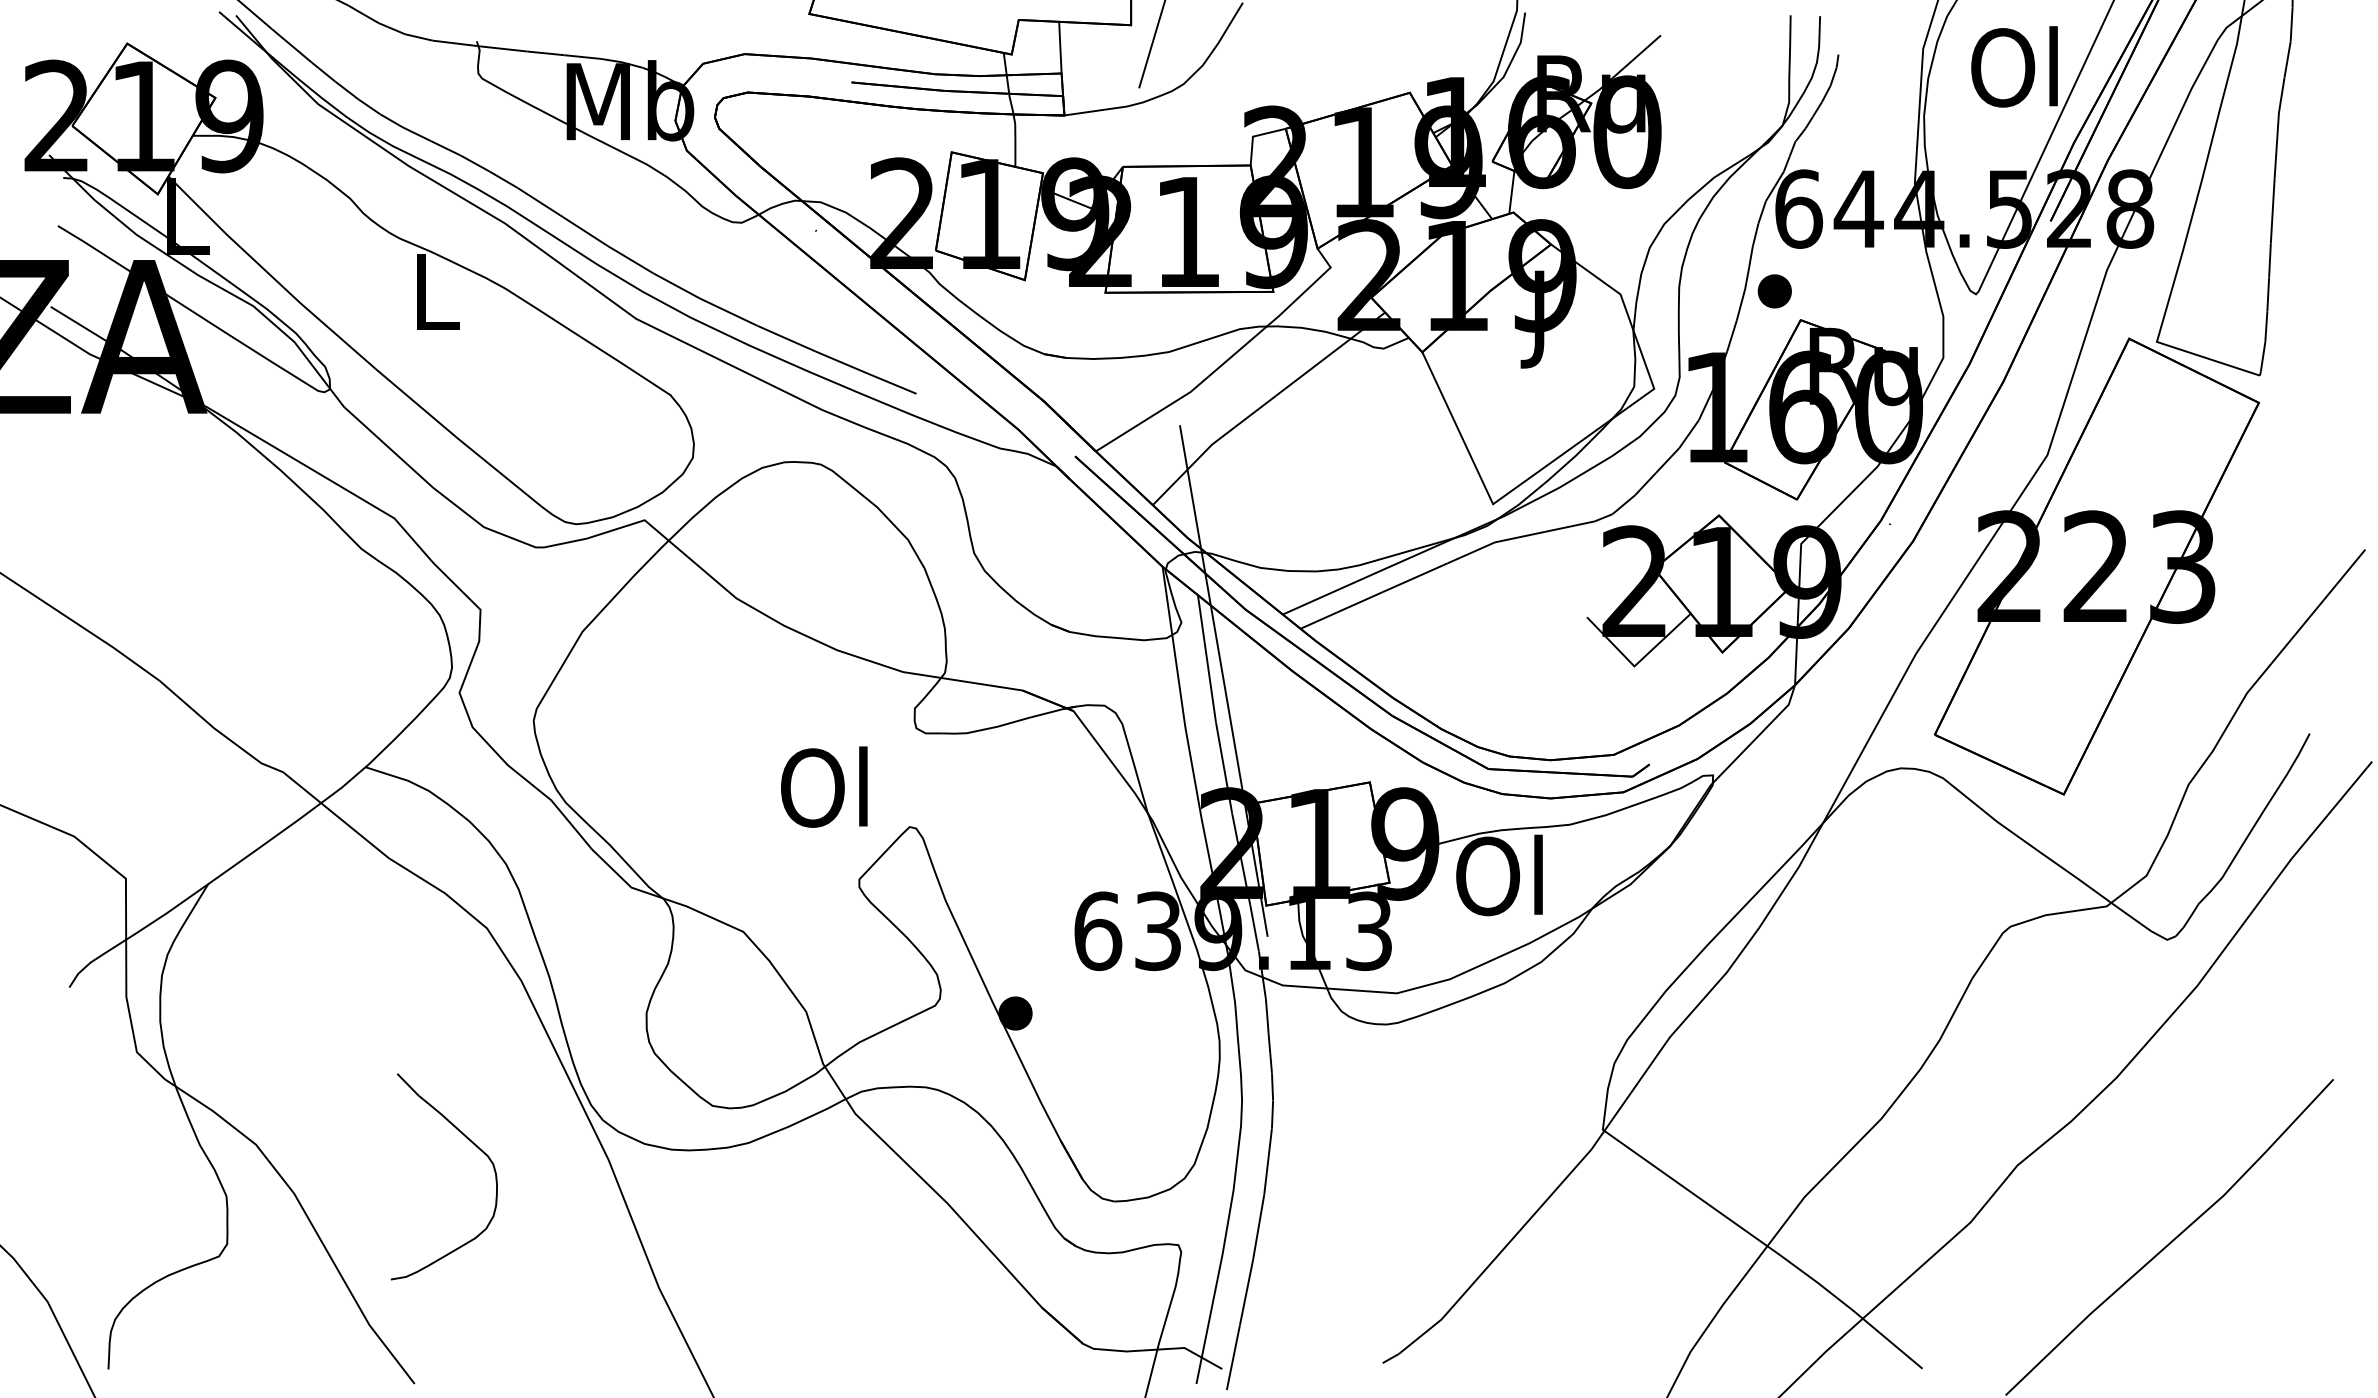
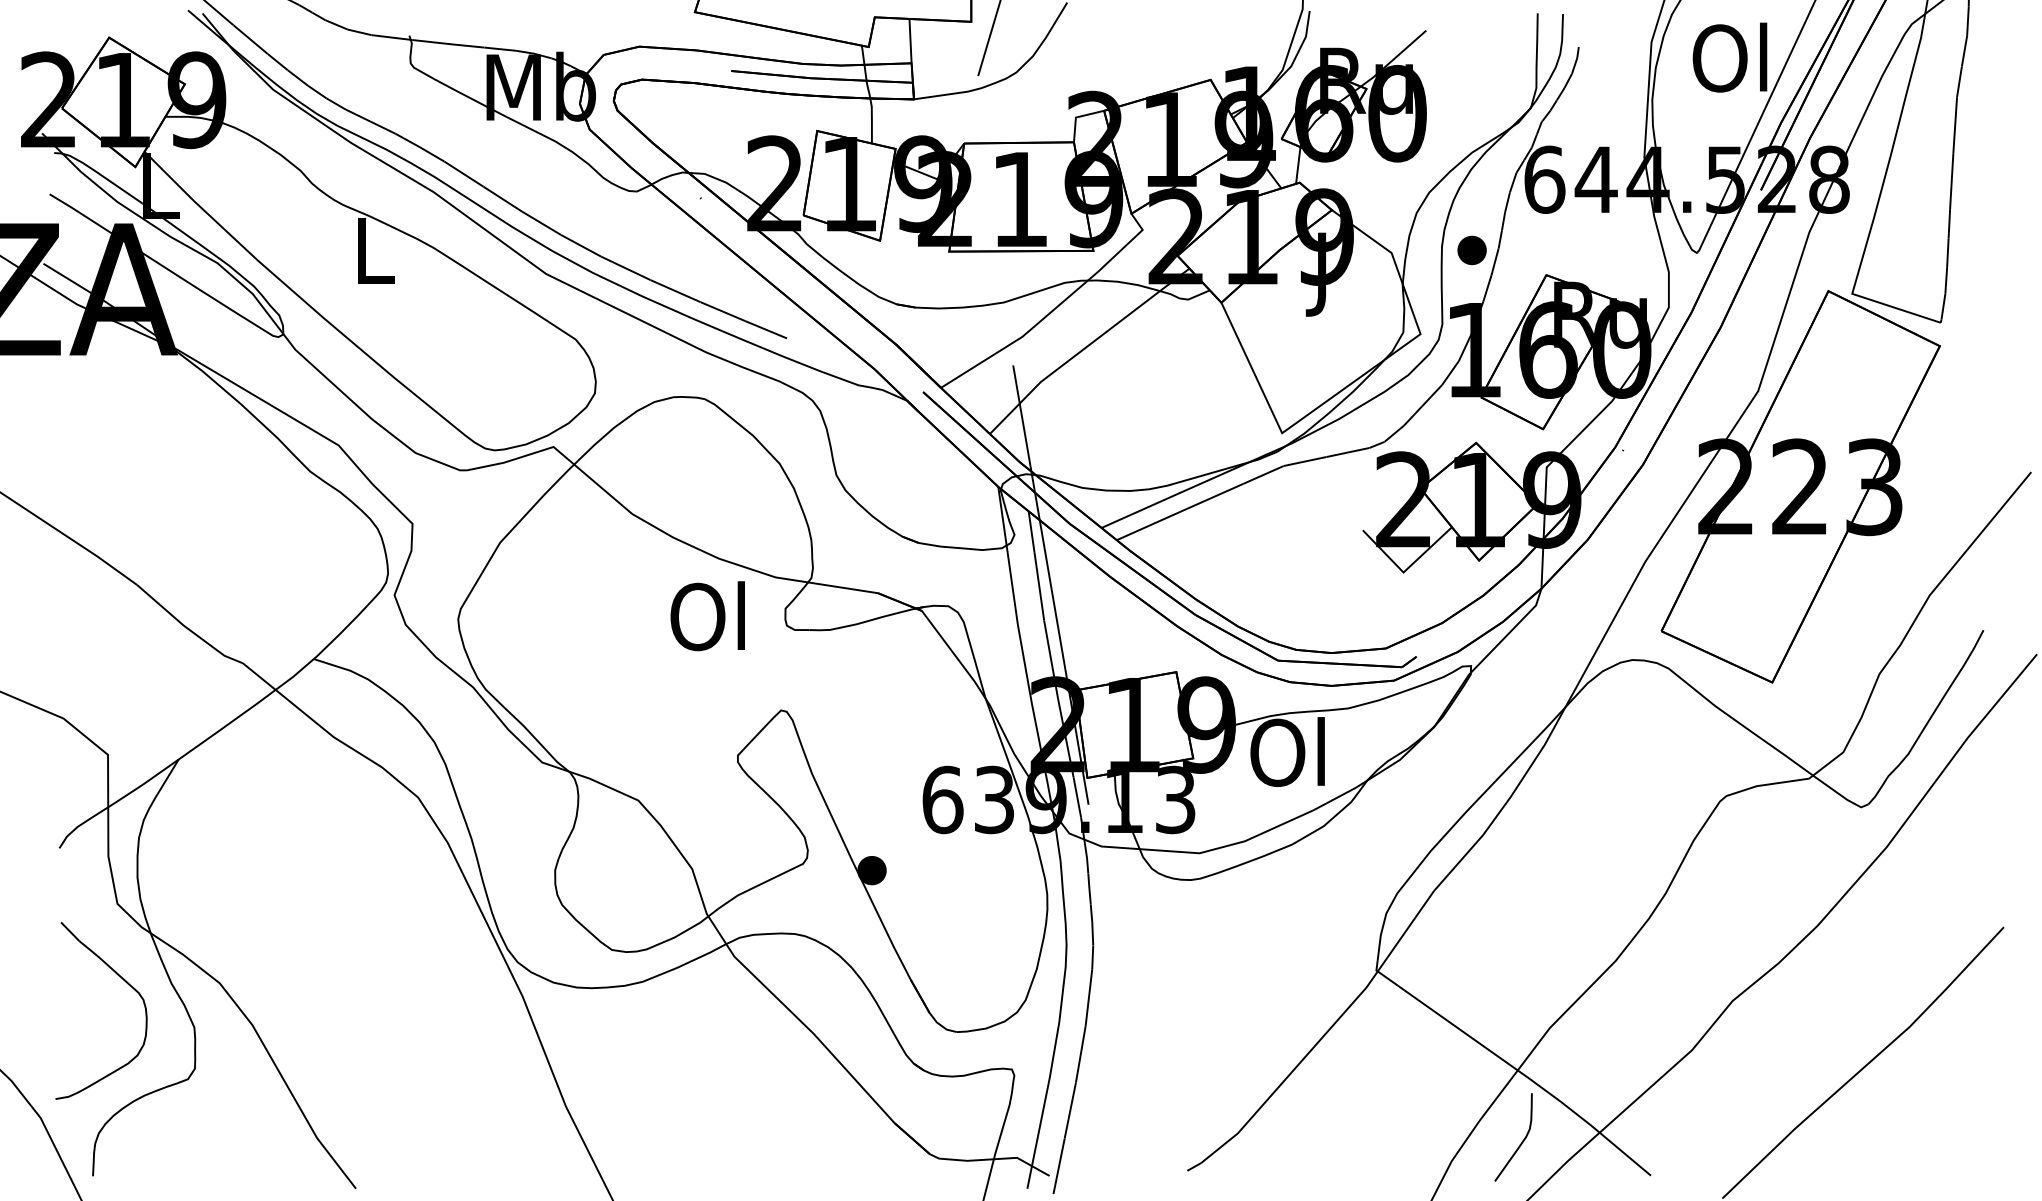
part: (1774, 291) -> (1471, 250), moved
text: (823, 787) -> (707, 616), moved
part: (474, 1146) -> (127, 984), moved
curve: (1771, 1328) -> (1521, 1141), added

